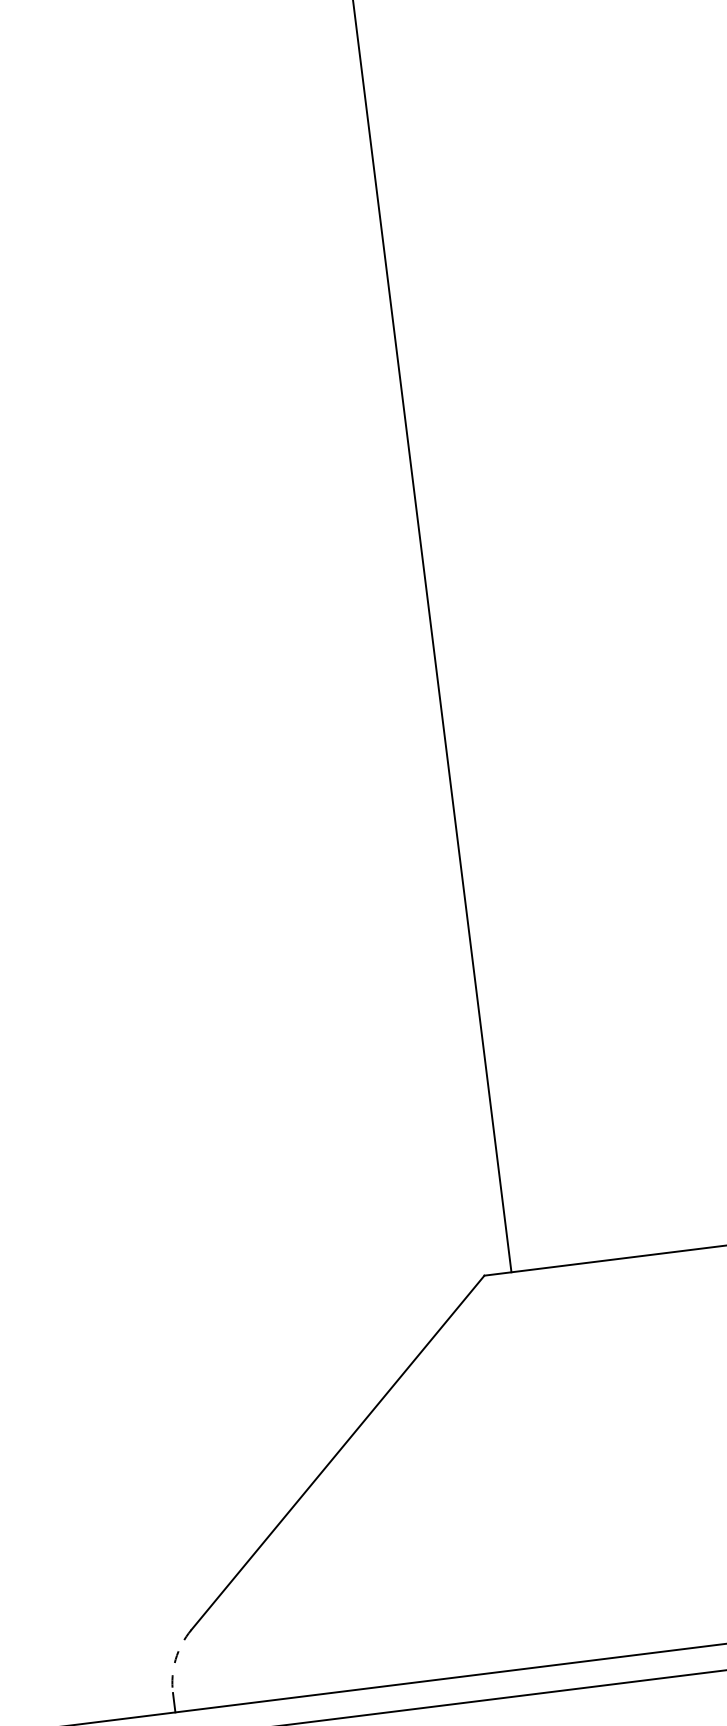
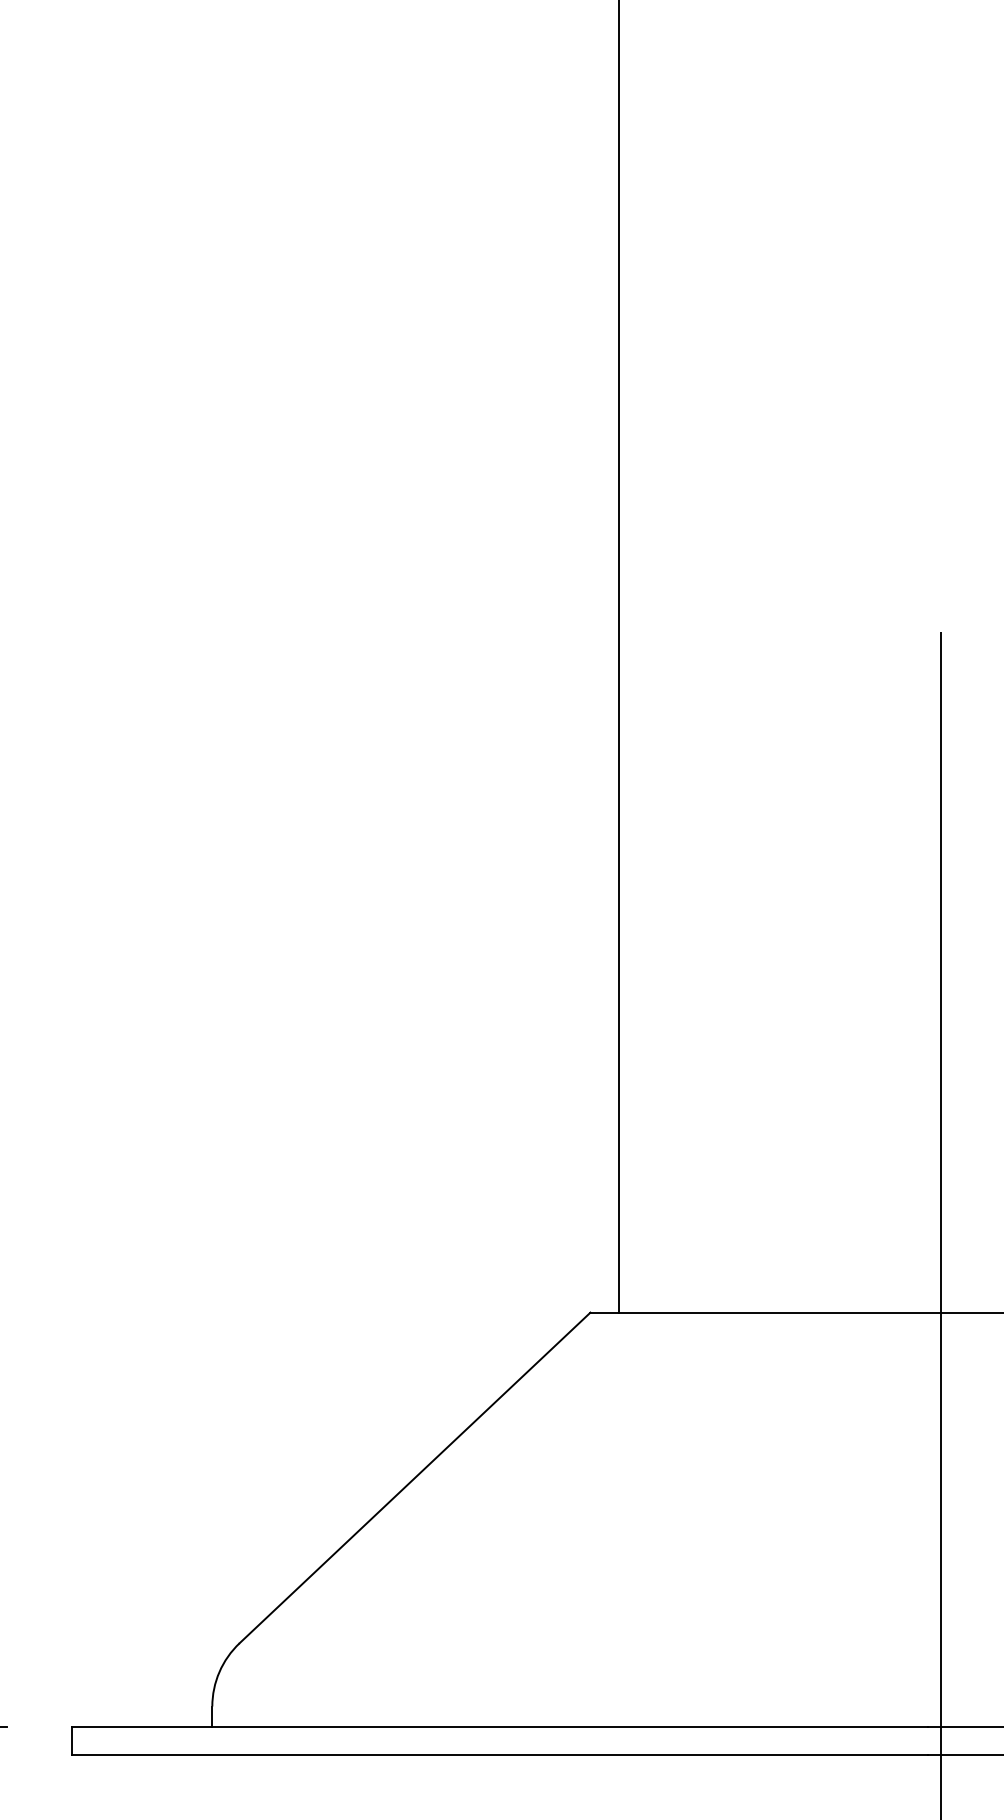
arc: (175, 1659) -> (219, 1672), dashed -> solid

